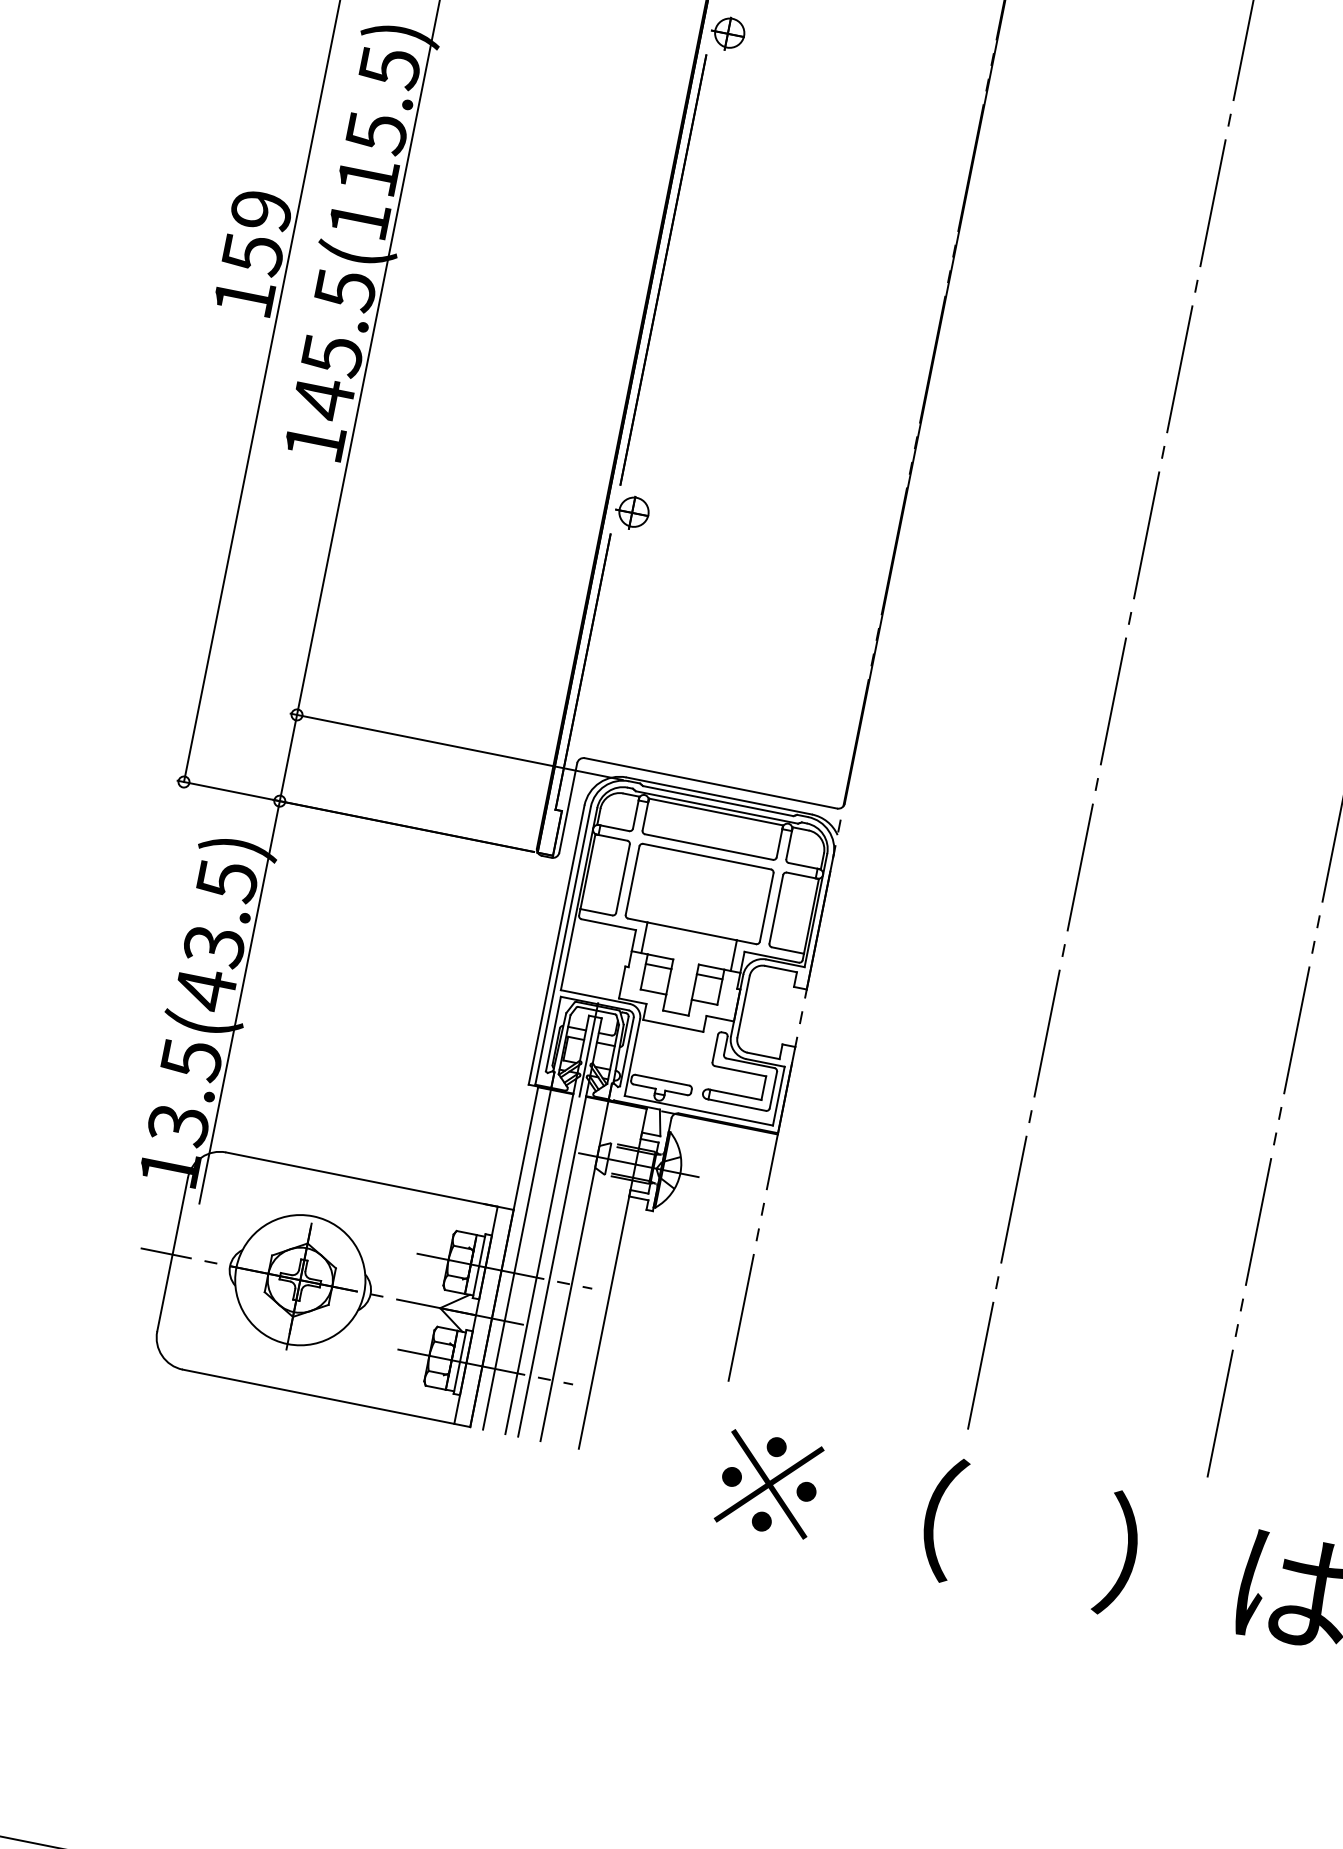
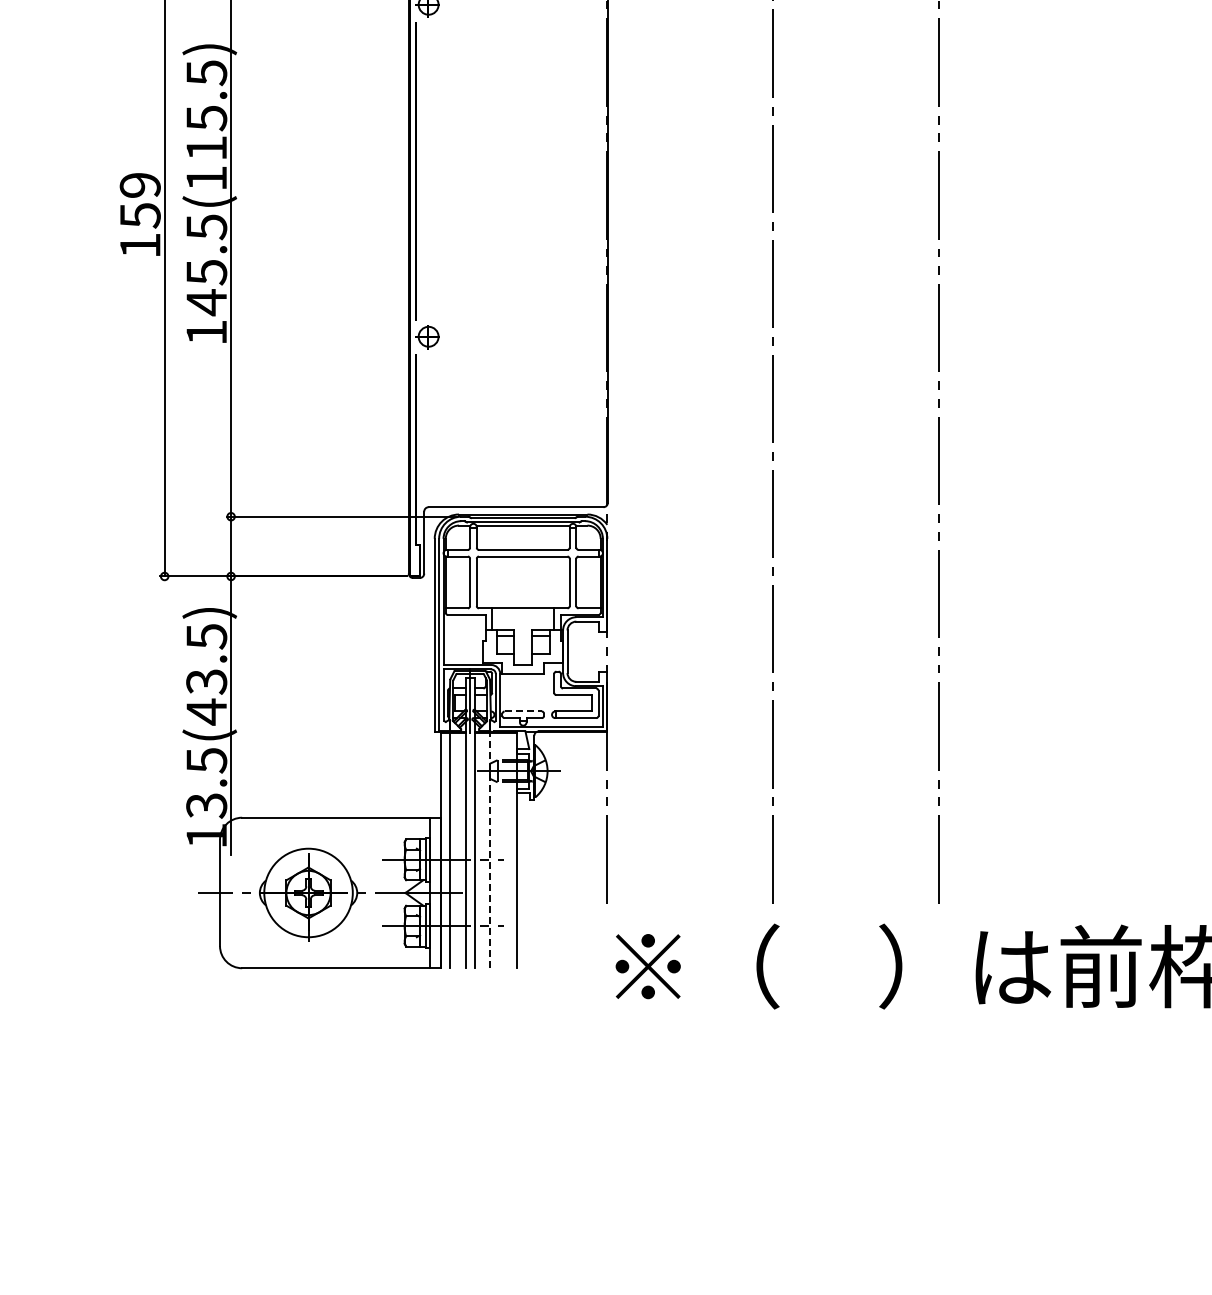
line: (662, 1080) -> (523, 711), solid -> dashed
line: (575, 1271) -> (490, 850), solid -> dashed

